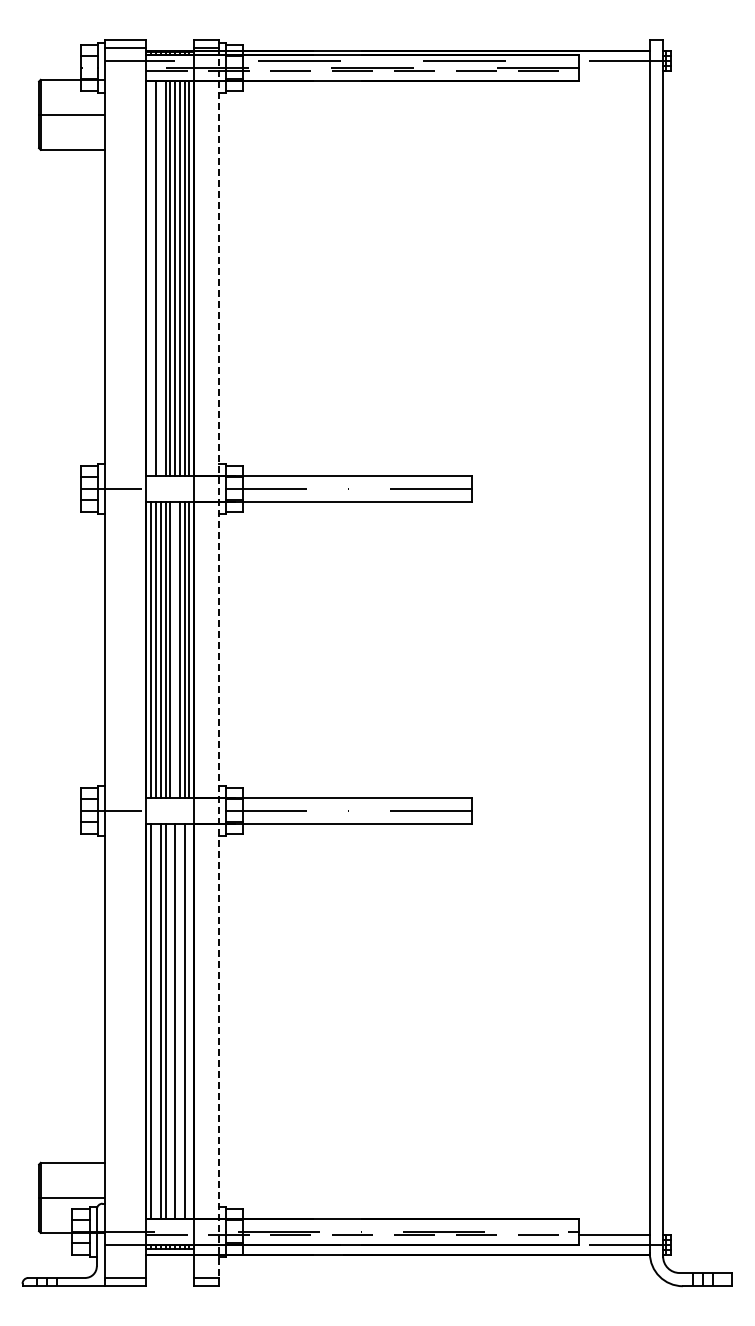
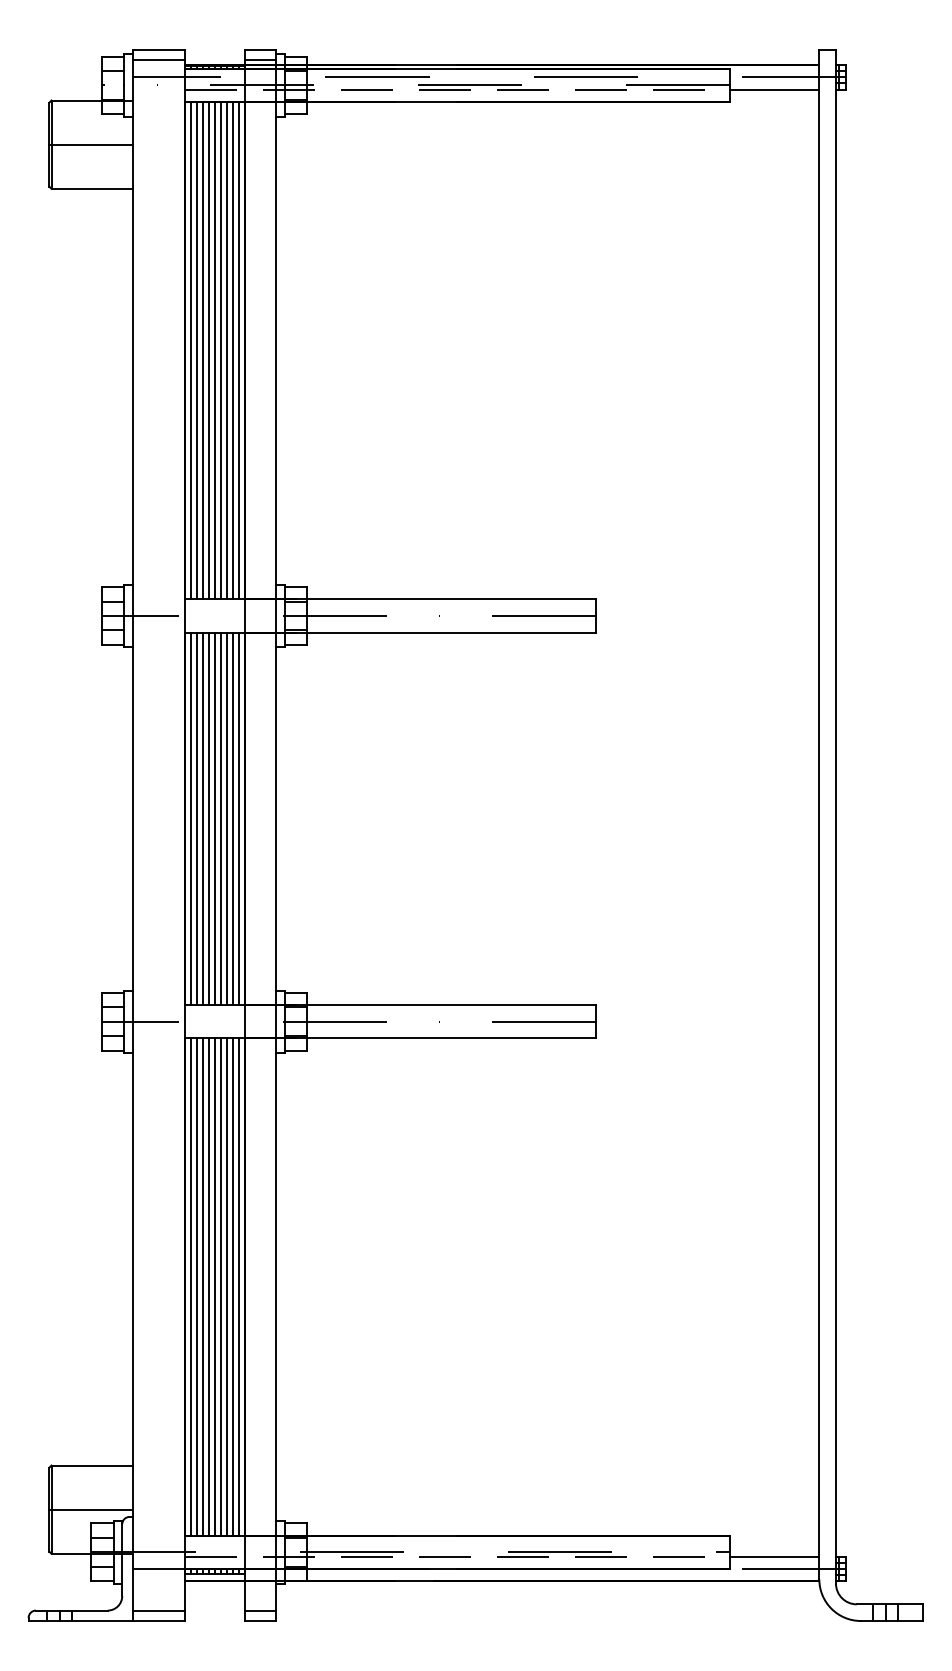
line: (614, 71) -> (774, 89), added
line: (151, 278) -> (191, 350), added
line: (160, 278) -> (202, 350), added
line: (175, 649) -> (221, 818), added
line: (219, 663) -> (276, 836), dashed -> solid
line: (155, 1020) -> (196, 1286), added
line: (170, 1020) -> (215, 1286), added
line: (179, 1020) -> (226, 1286), added
line: (189, 1020) -> (239, 1286), added

